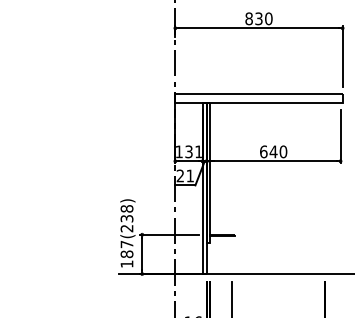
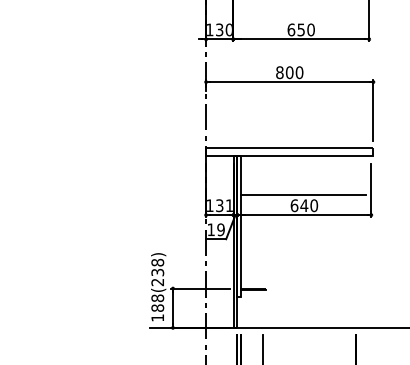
text: (258, 18) -> (289, 72), 830 -> 800
line: (272, 141) -> (303, 195), added
text: (184, 175) -> (215, 229), 21 -> 19
text: (126, 244) -> (157, 298), 187(238) -> 188(238)

